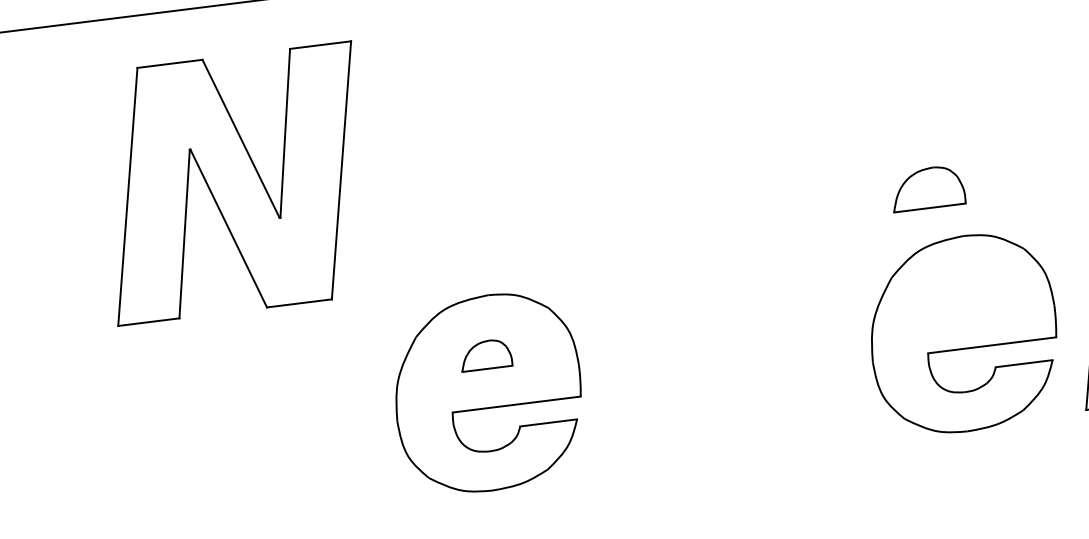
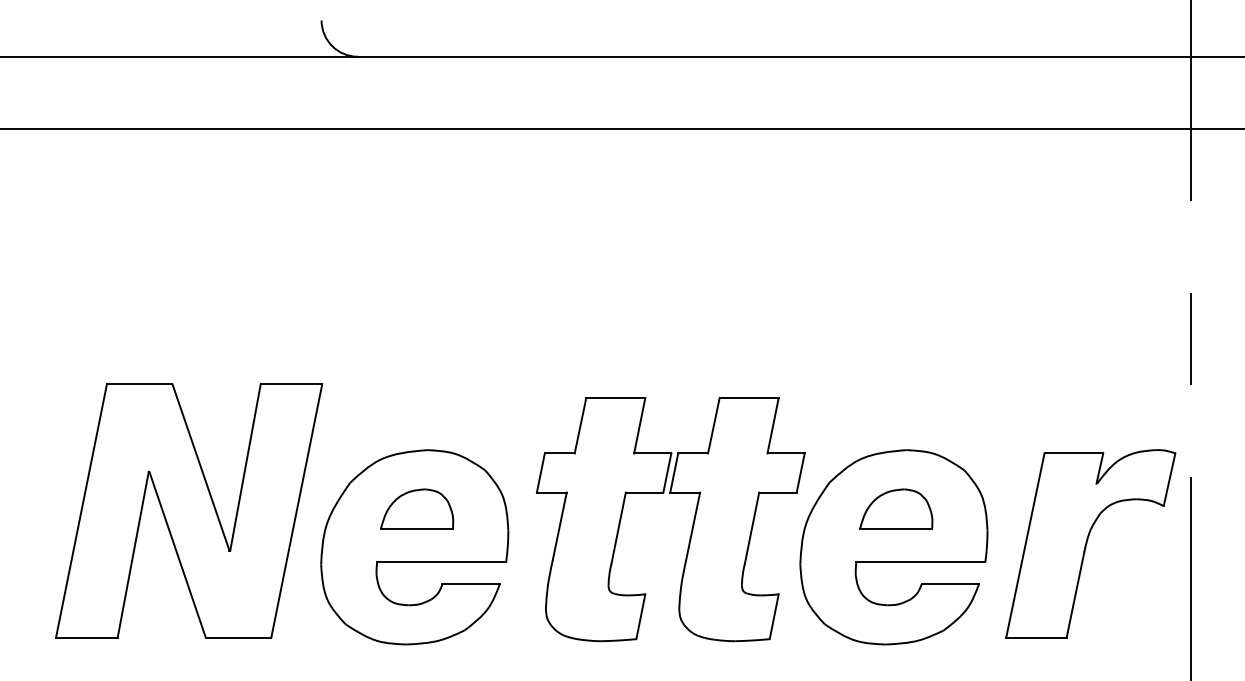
part: (234, 183) -> (189, 510), moved
part: (927, 187) -> (896, 508), moved
part: (760, 335) -> (692, 523), added
part: (486, 354) -> (417, 508), size x1.43

